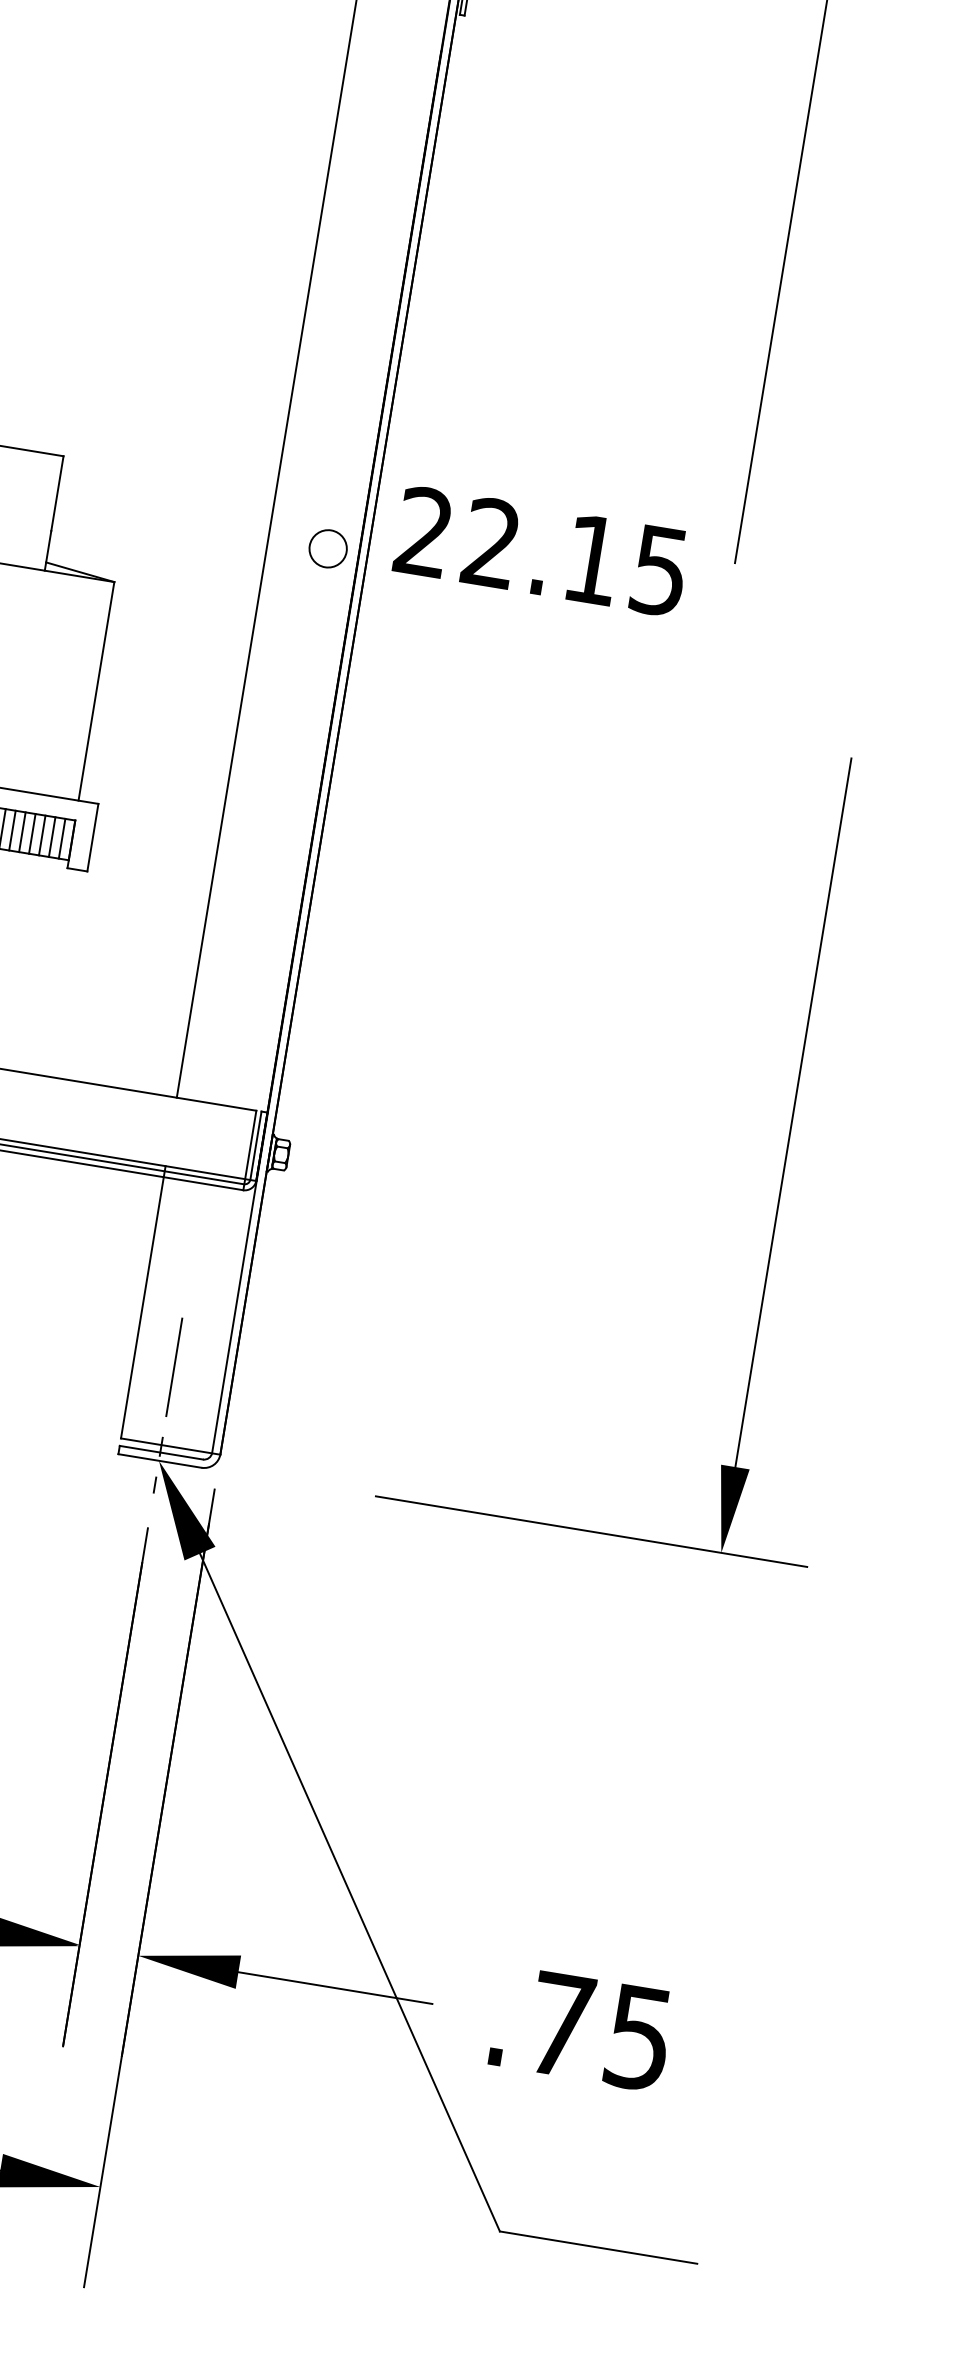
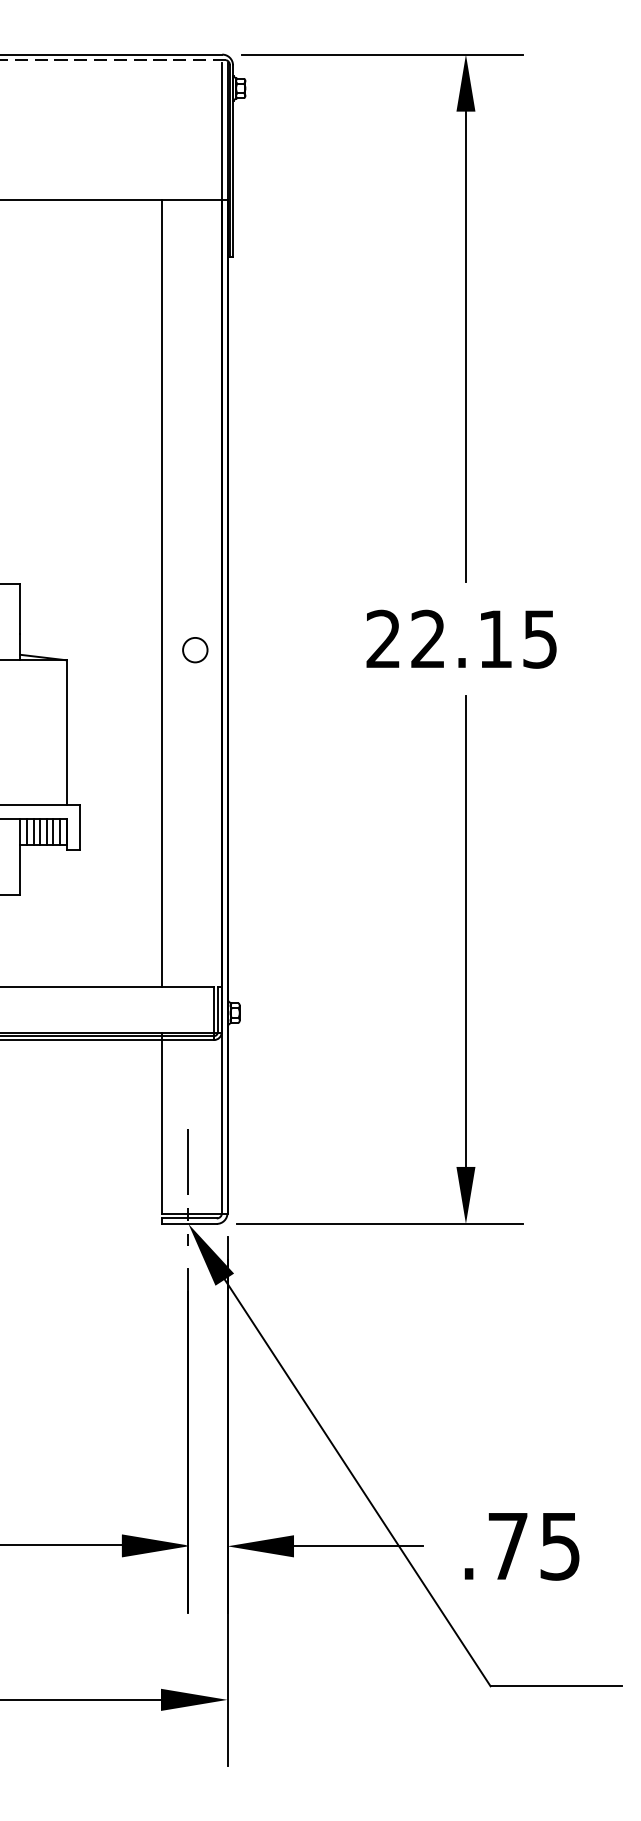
circle: (328, 549) -> (195, 650), moved
text: (541, 550) -> (461, 638), moved
part: (785, 1154) -> (465, 959), moved

